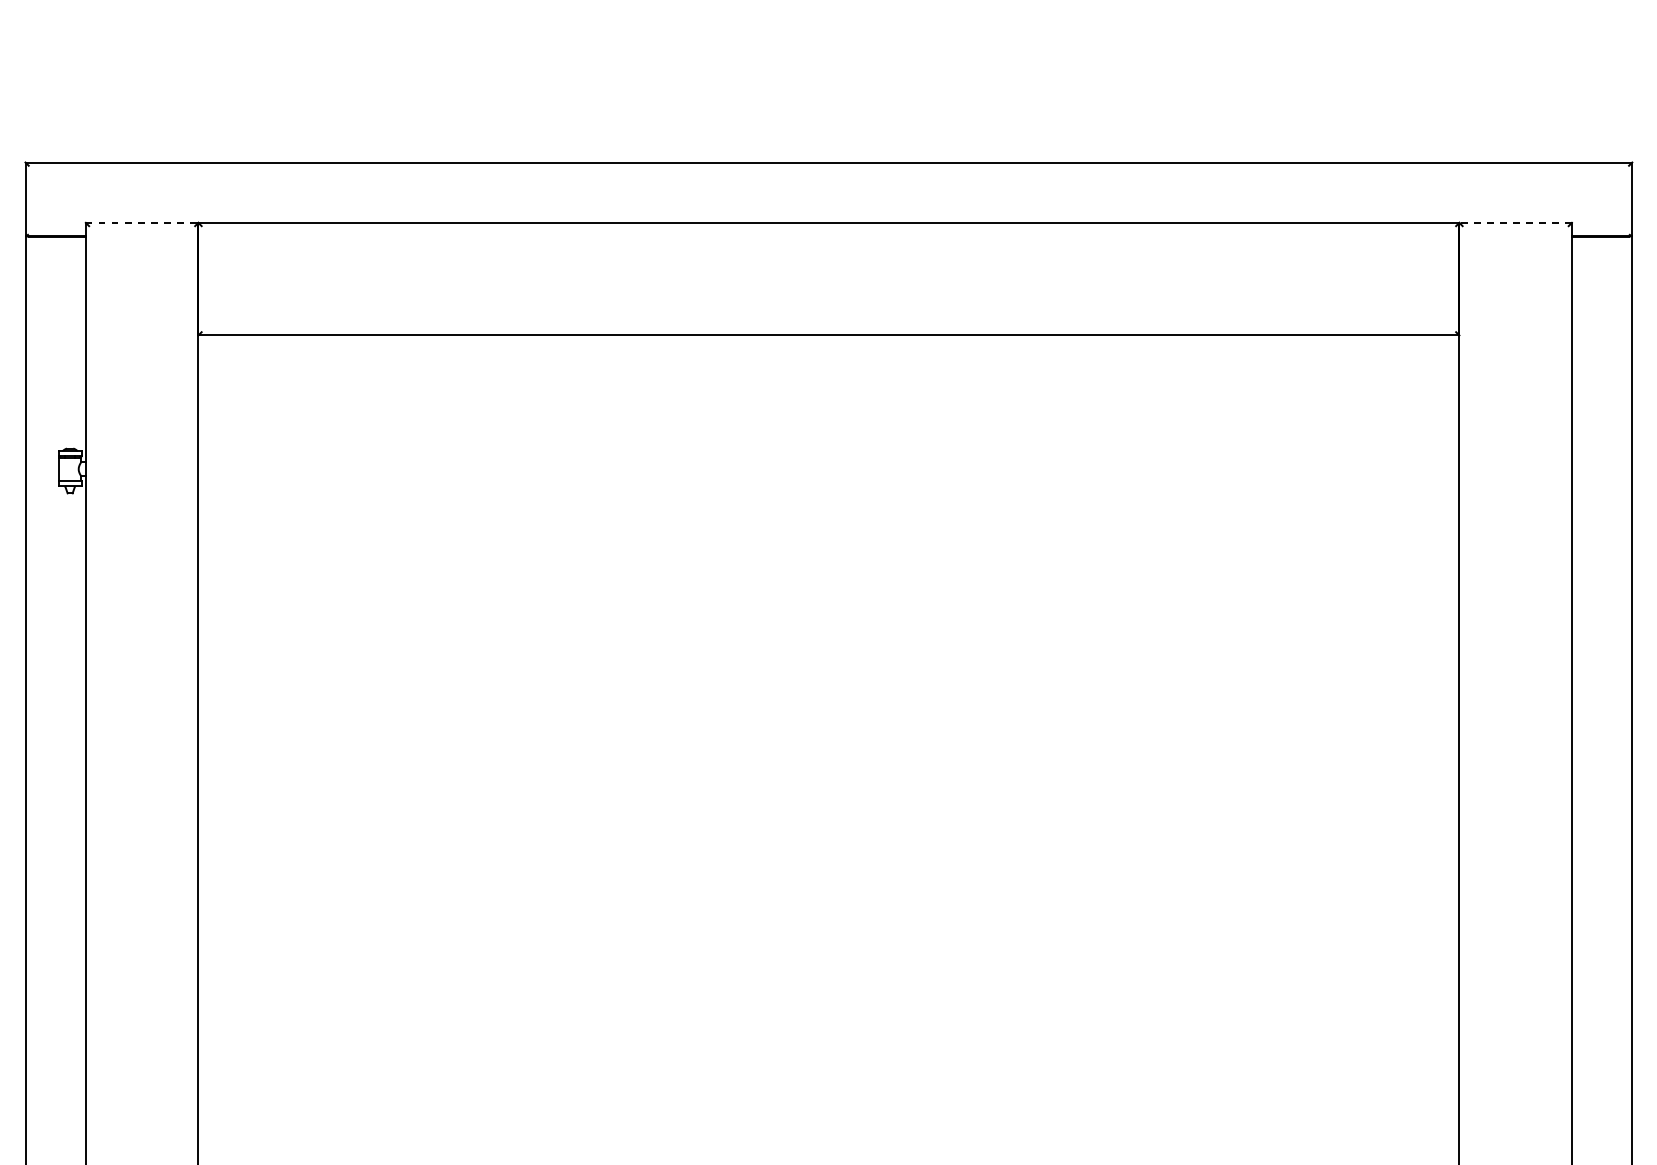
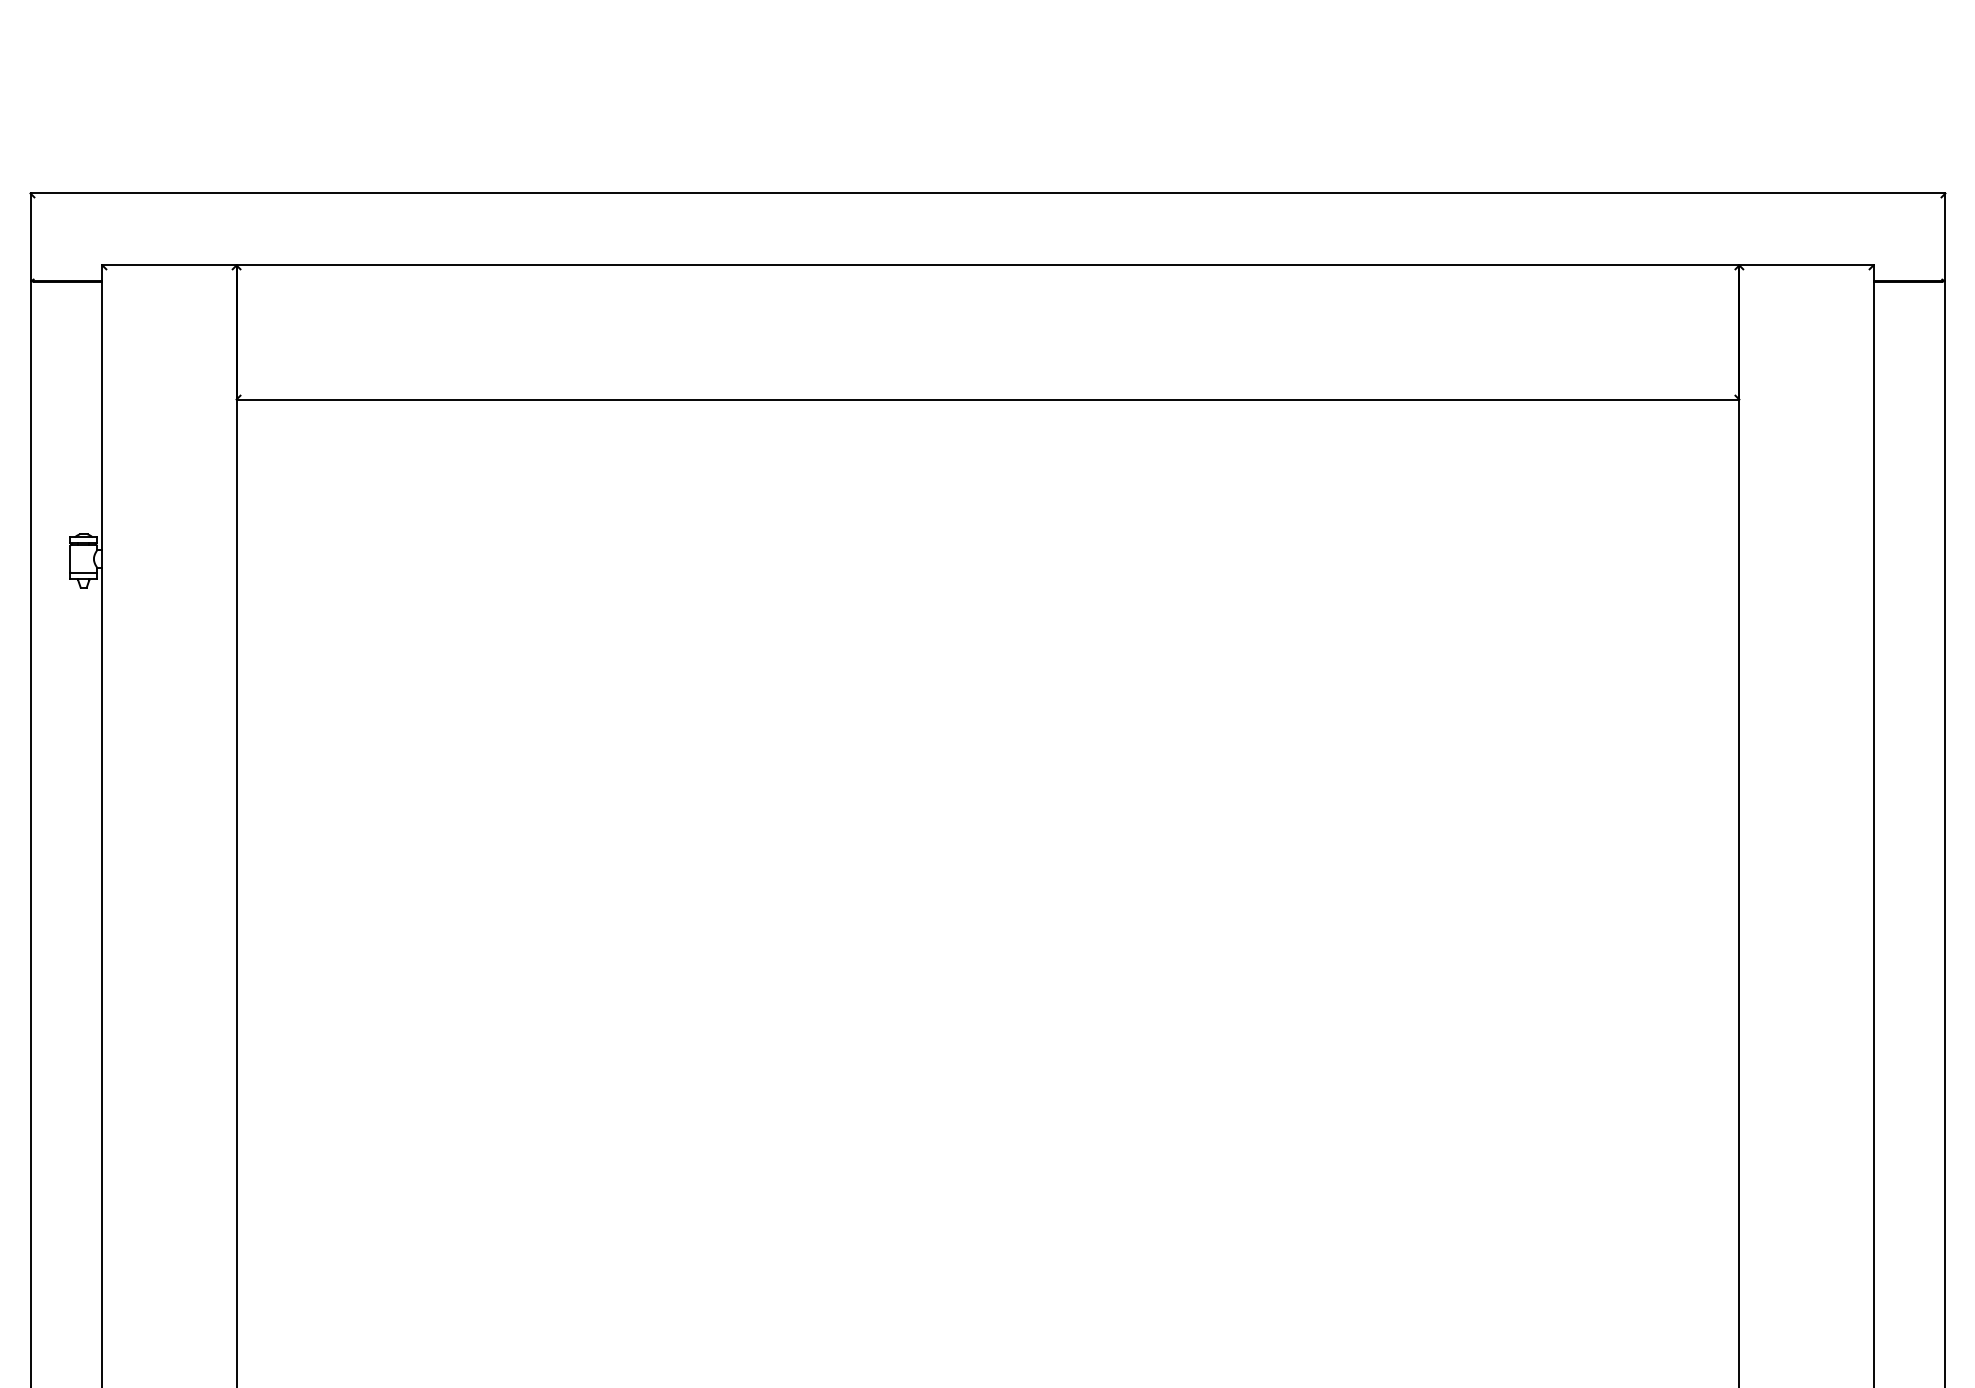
line: (142, 222) -> (170, 265), dashed -> solid
line: (1514, 222) -> (1805, 265), dashed -> solid

